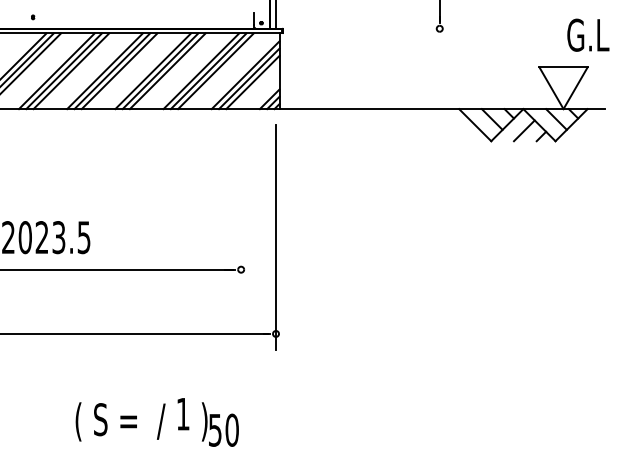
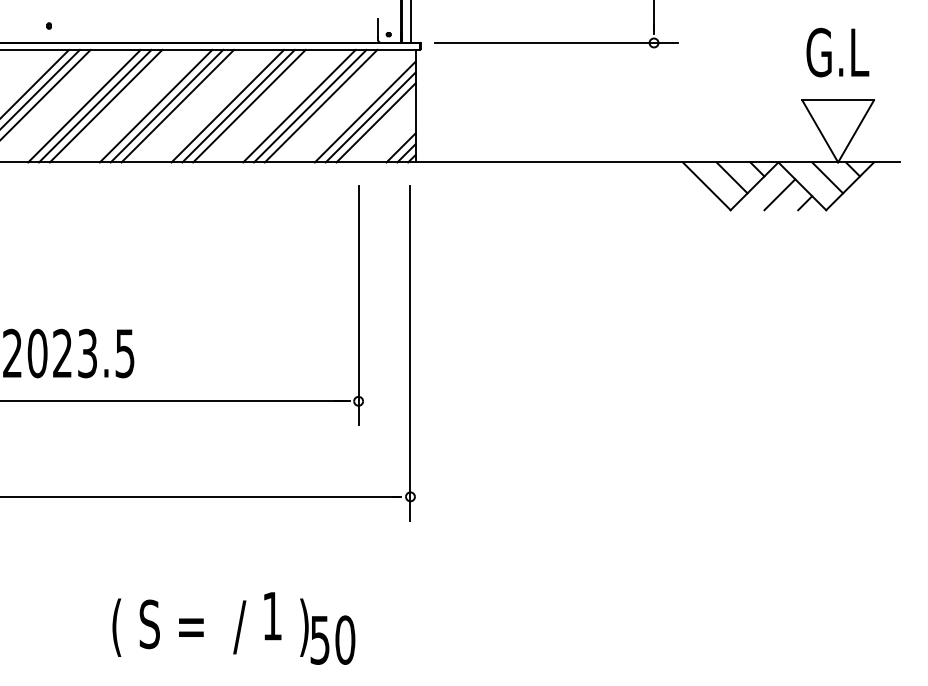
line: (373, 28) -> (555, 42), added
text: (588, 34) -> (838, 51), moved
line: (241, 205) -> (359, 305), added

